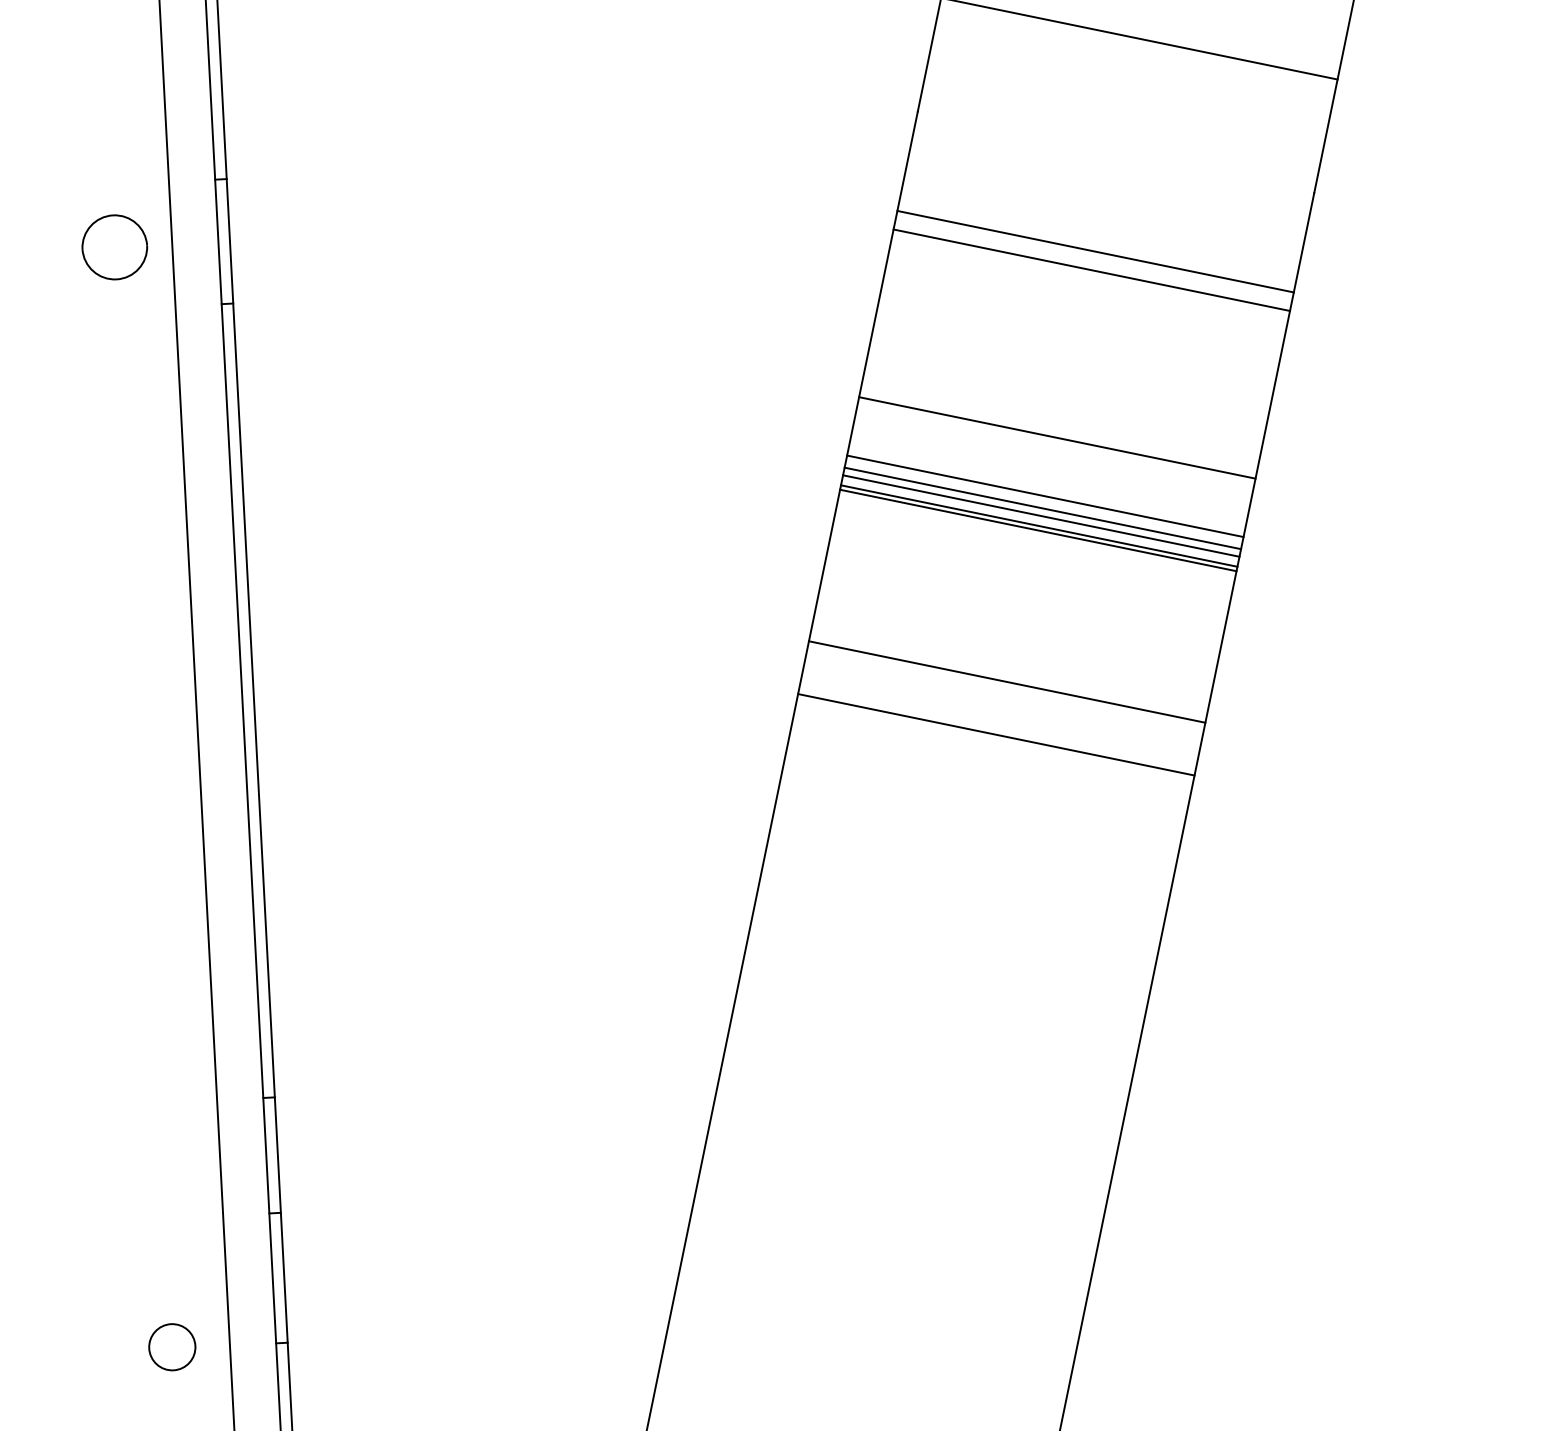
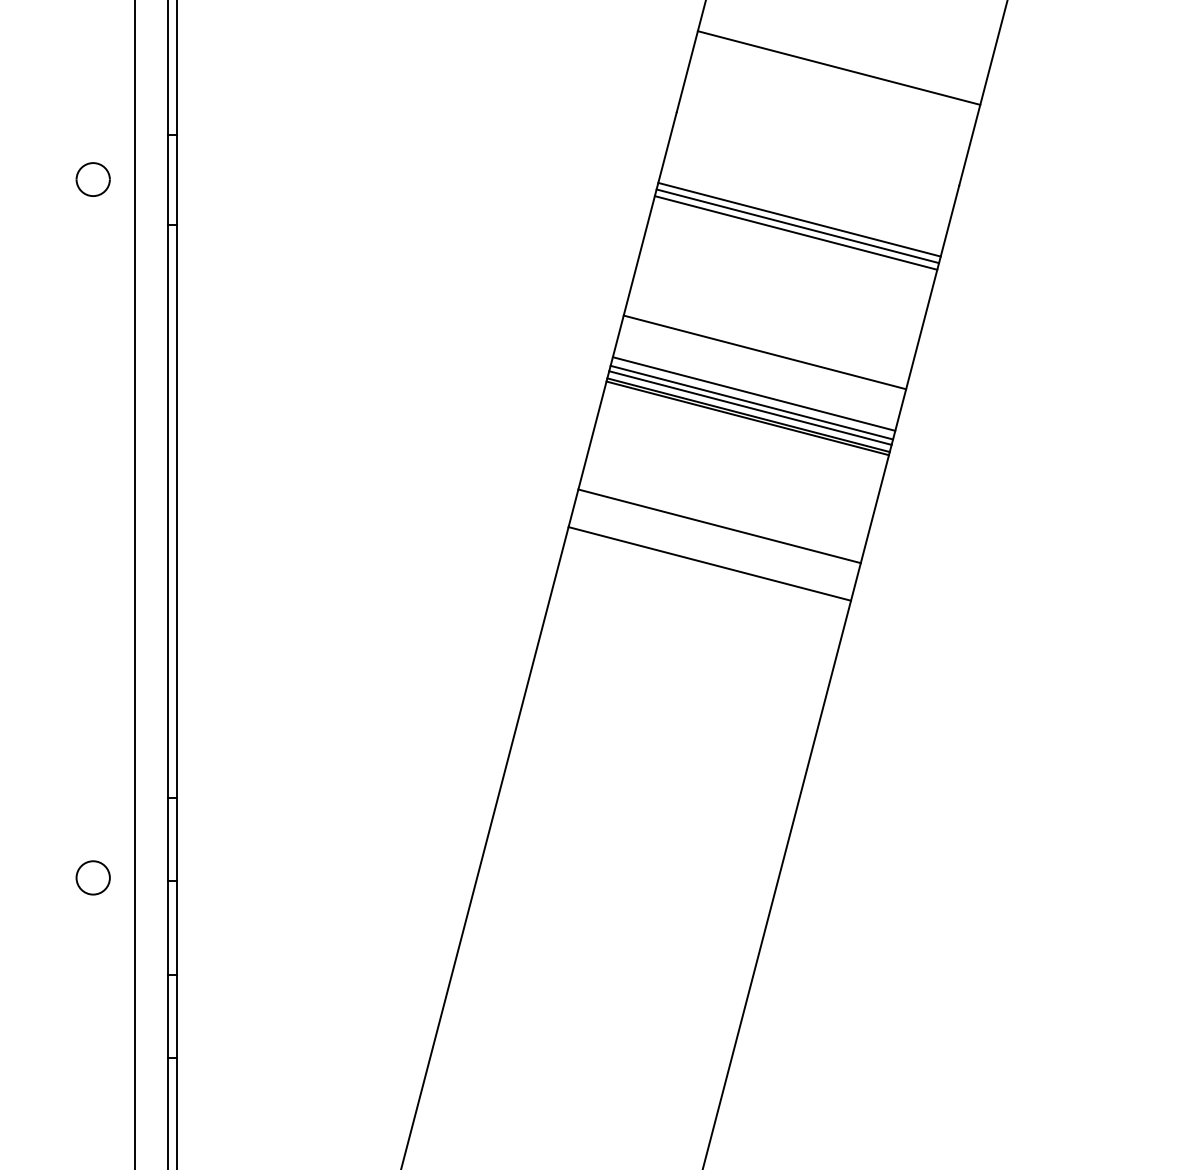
part: (113, 247) -> (92, 179), size x0.71
line: (1093, 261) -> (797, 226), added
circle: (171, 1346) -> (92, 877), moved

